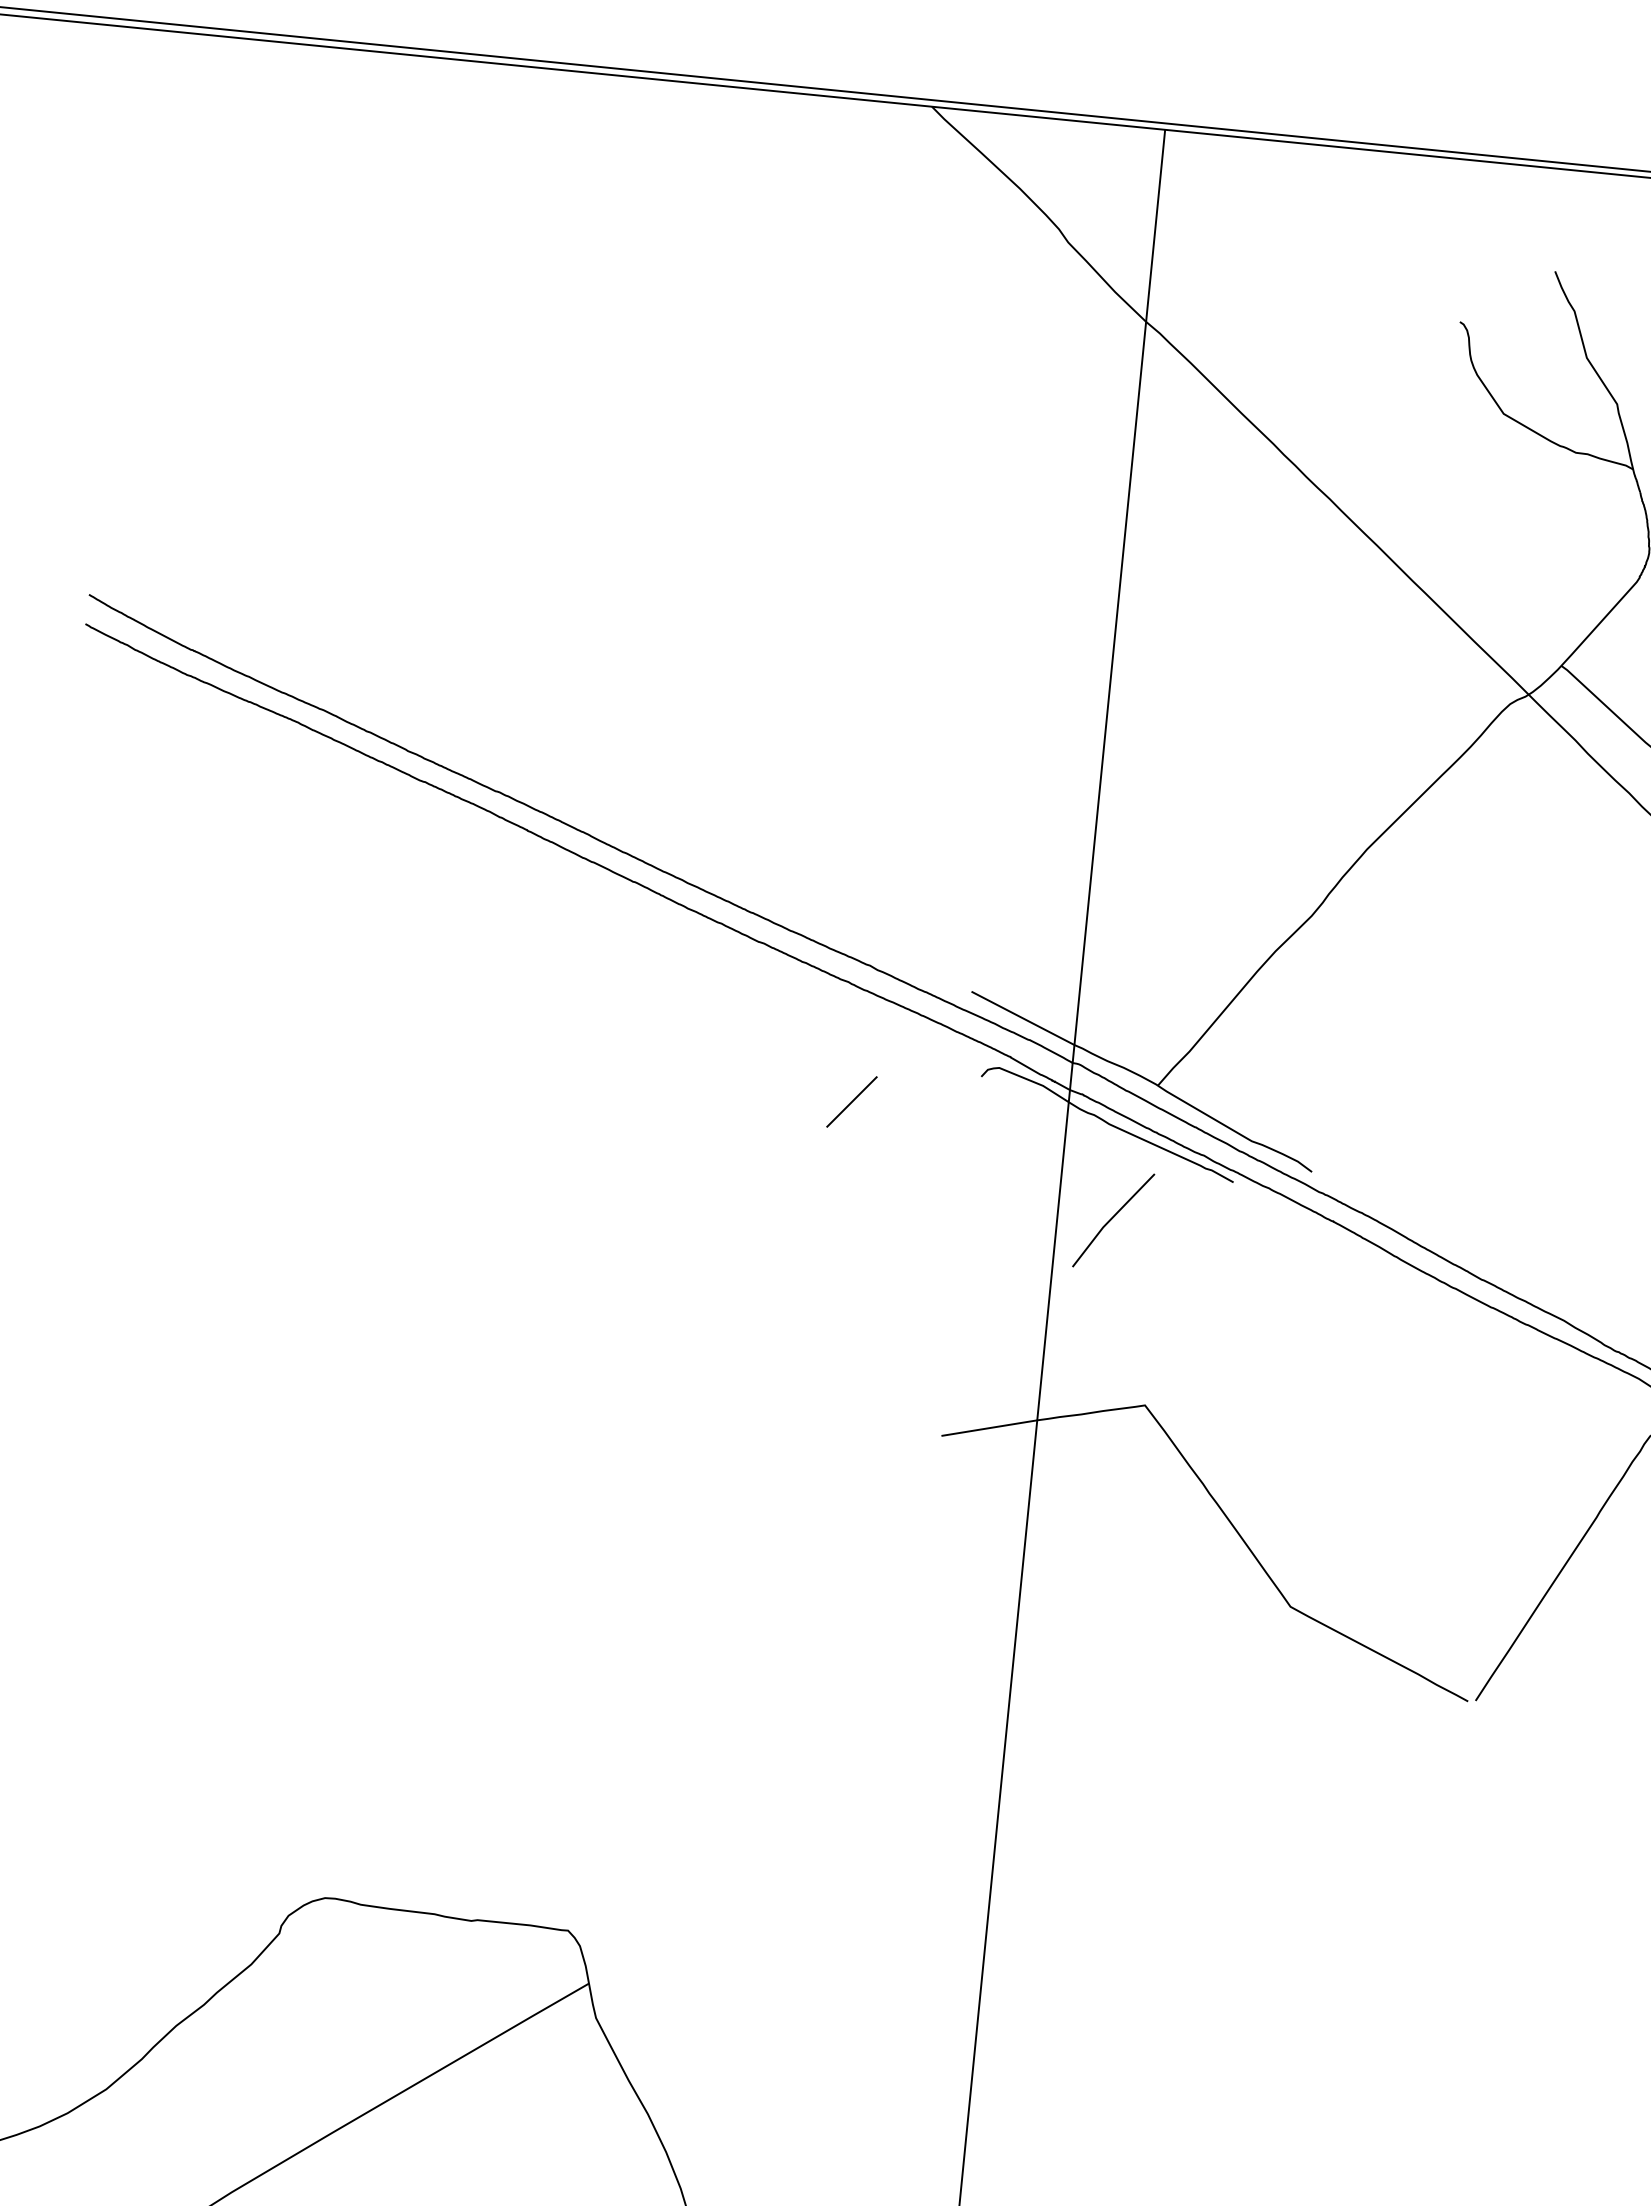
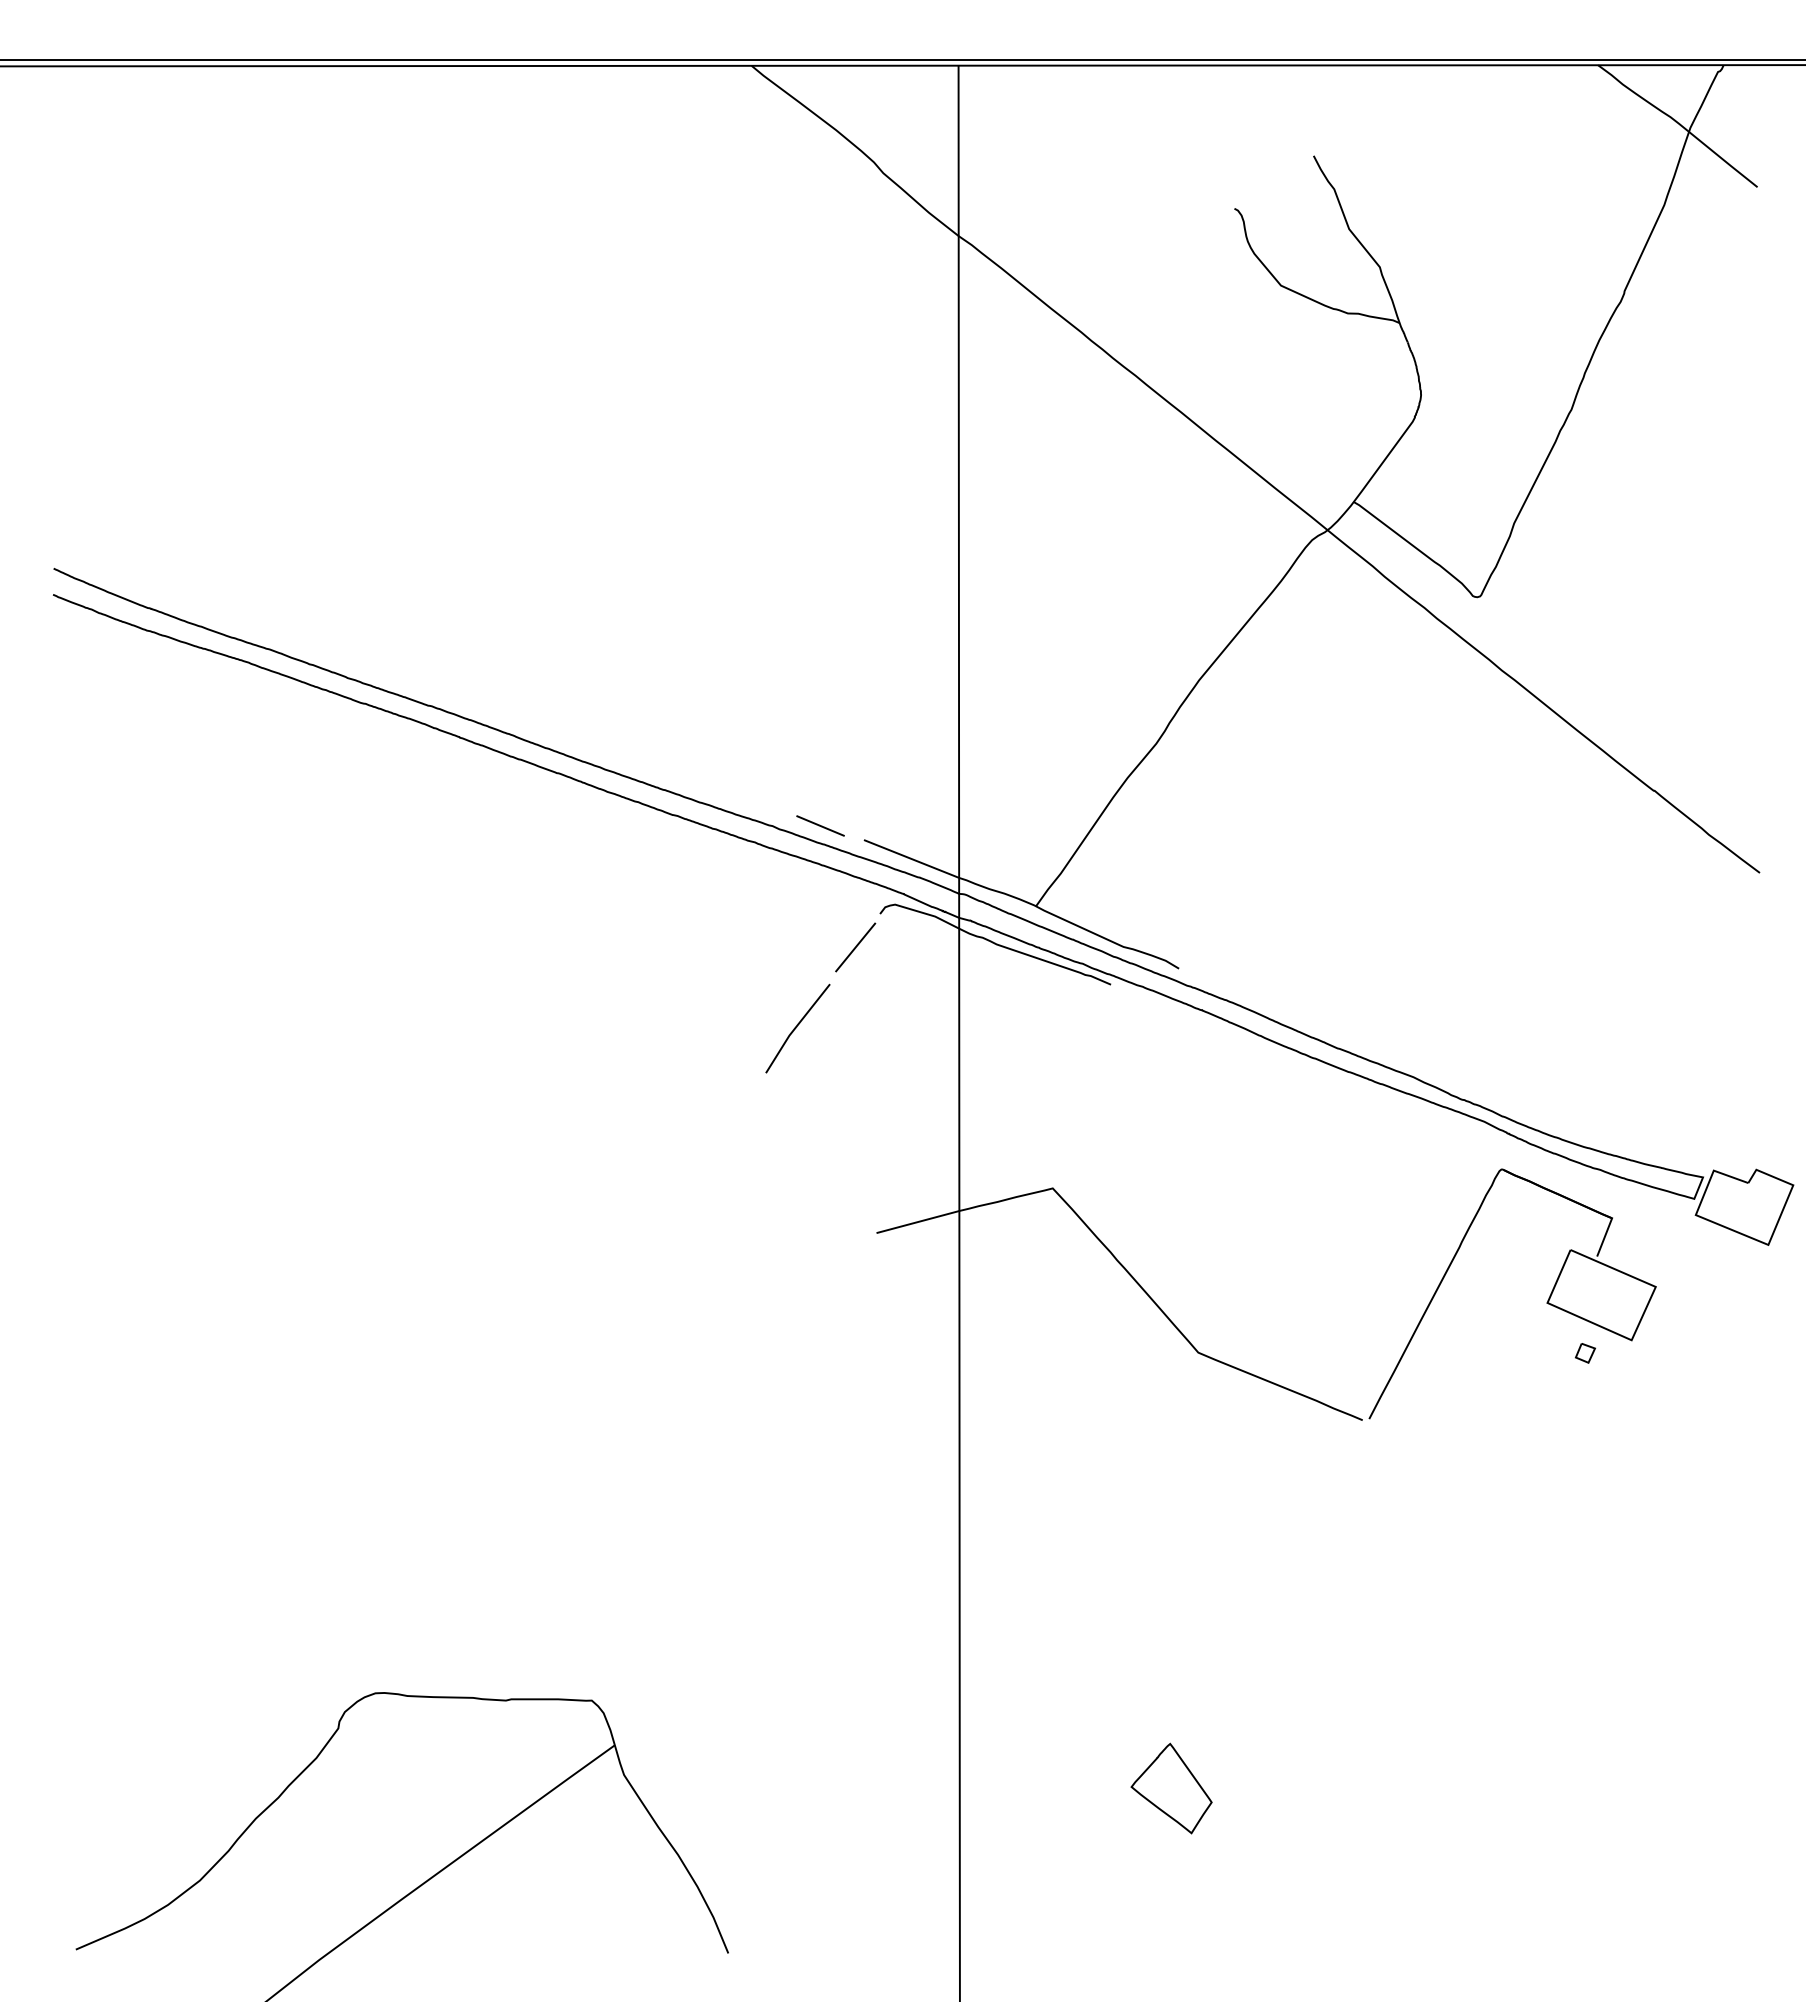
line: (924, 970) -> (820, 825), added
line: (851, 1101) -> (855, 947), moved
line: (1113, 1219) -> (797, 1027), moved
part: (1211, 2094) -> (1171, 1788), added

